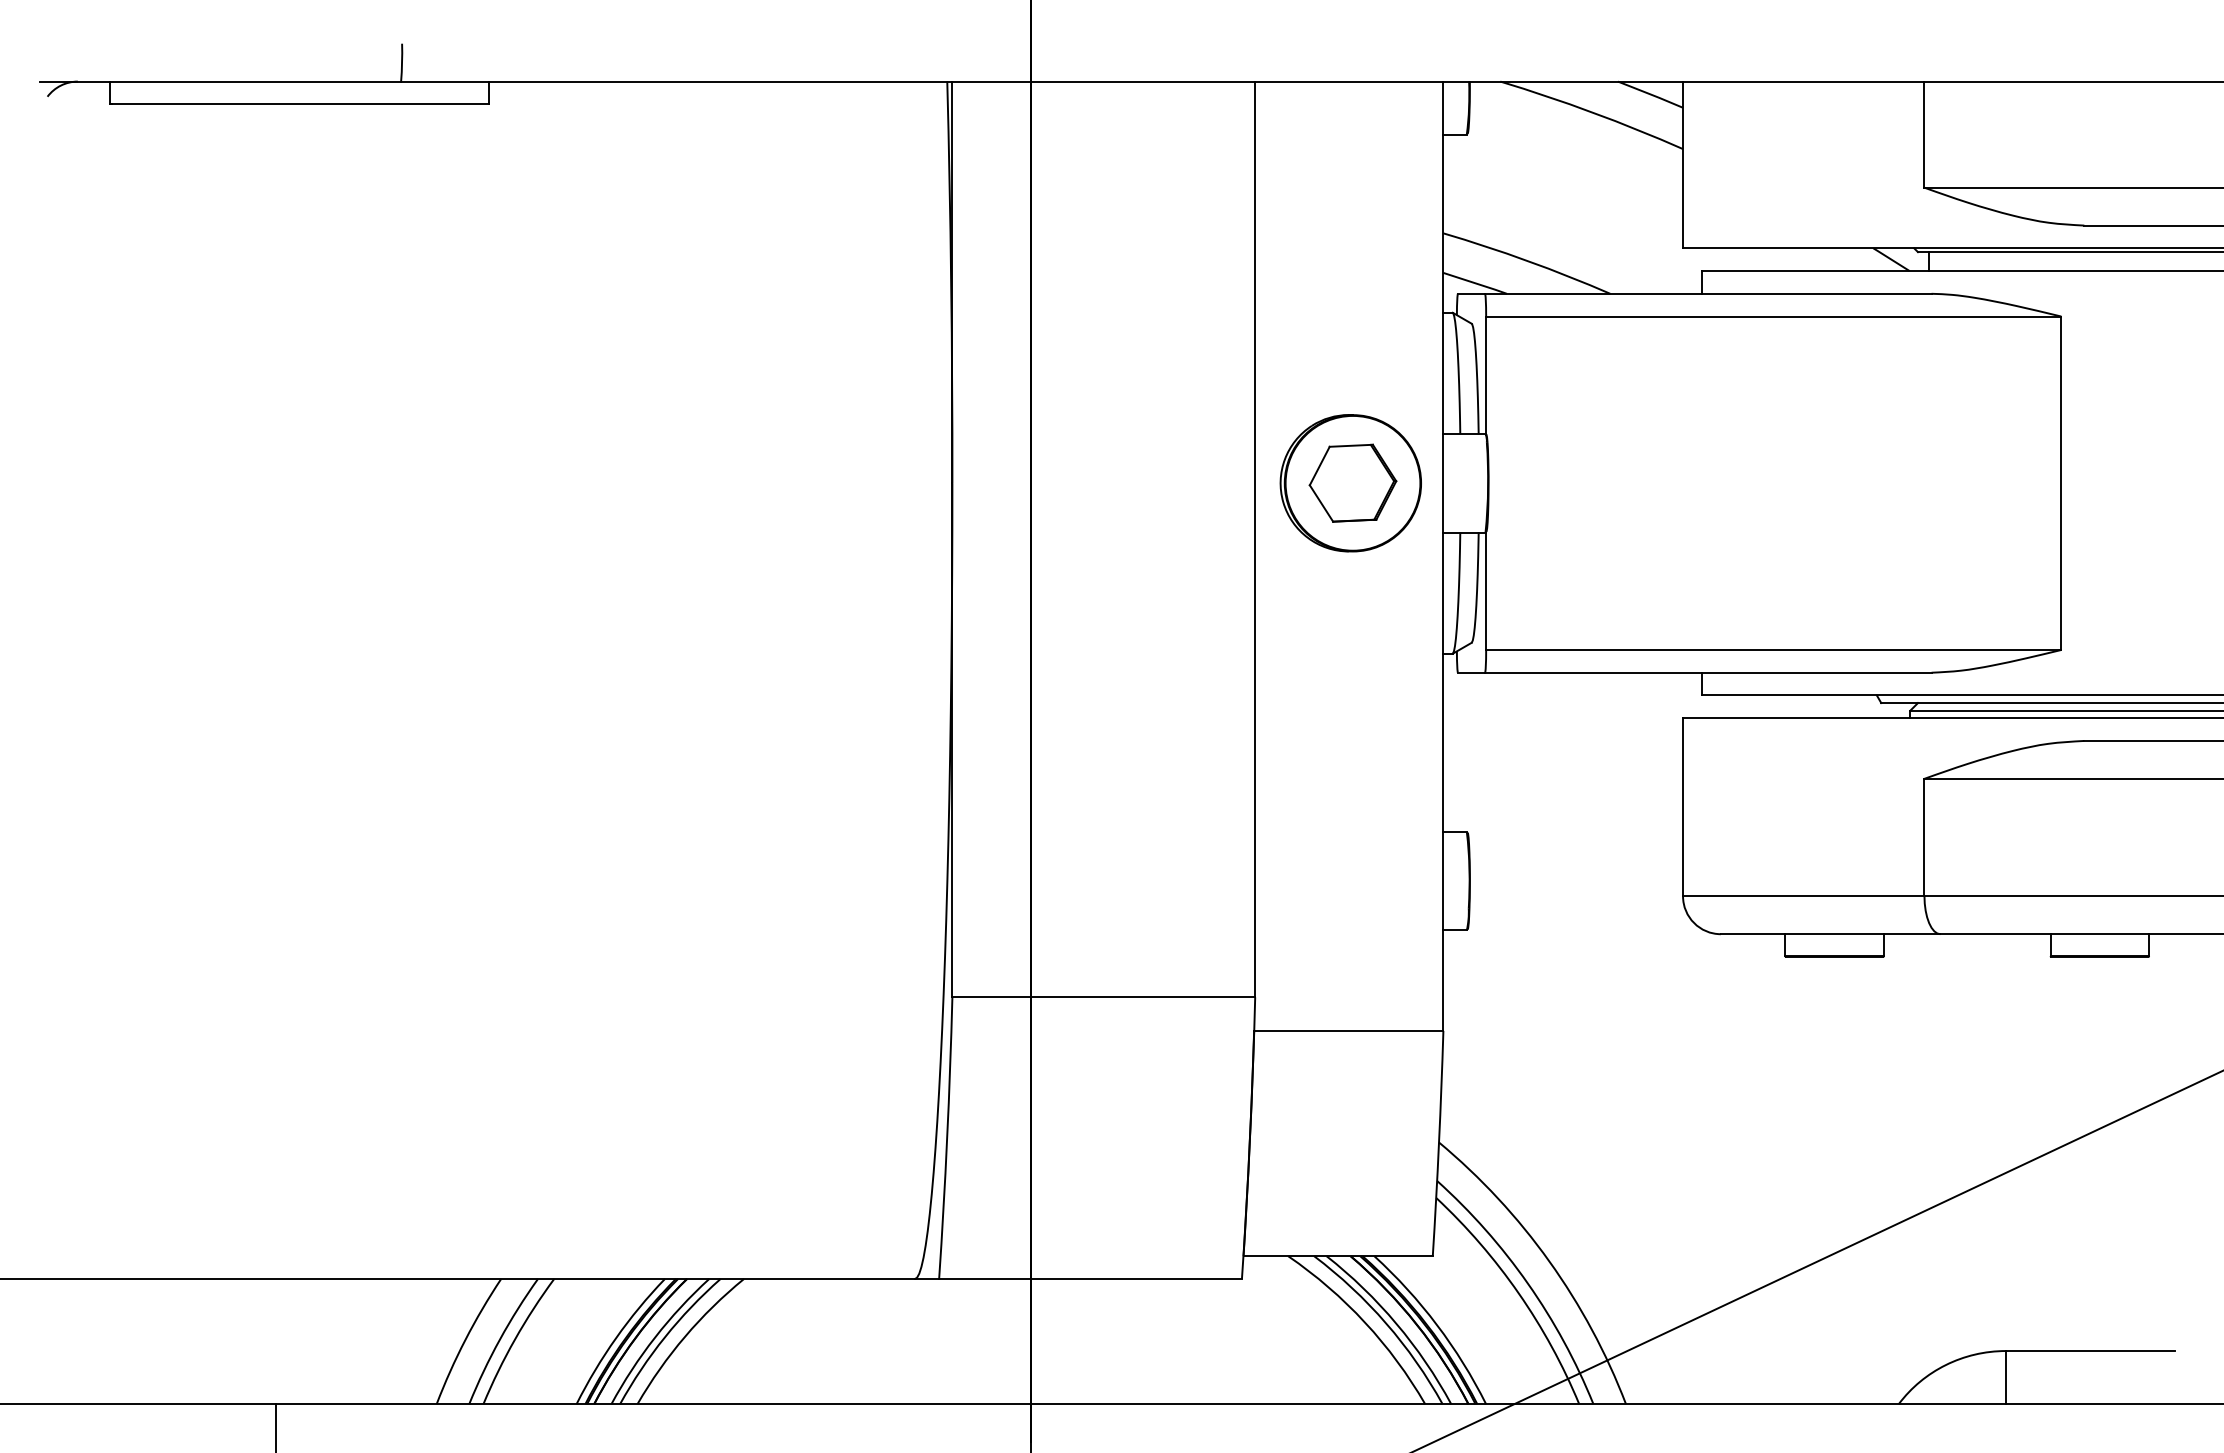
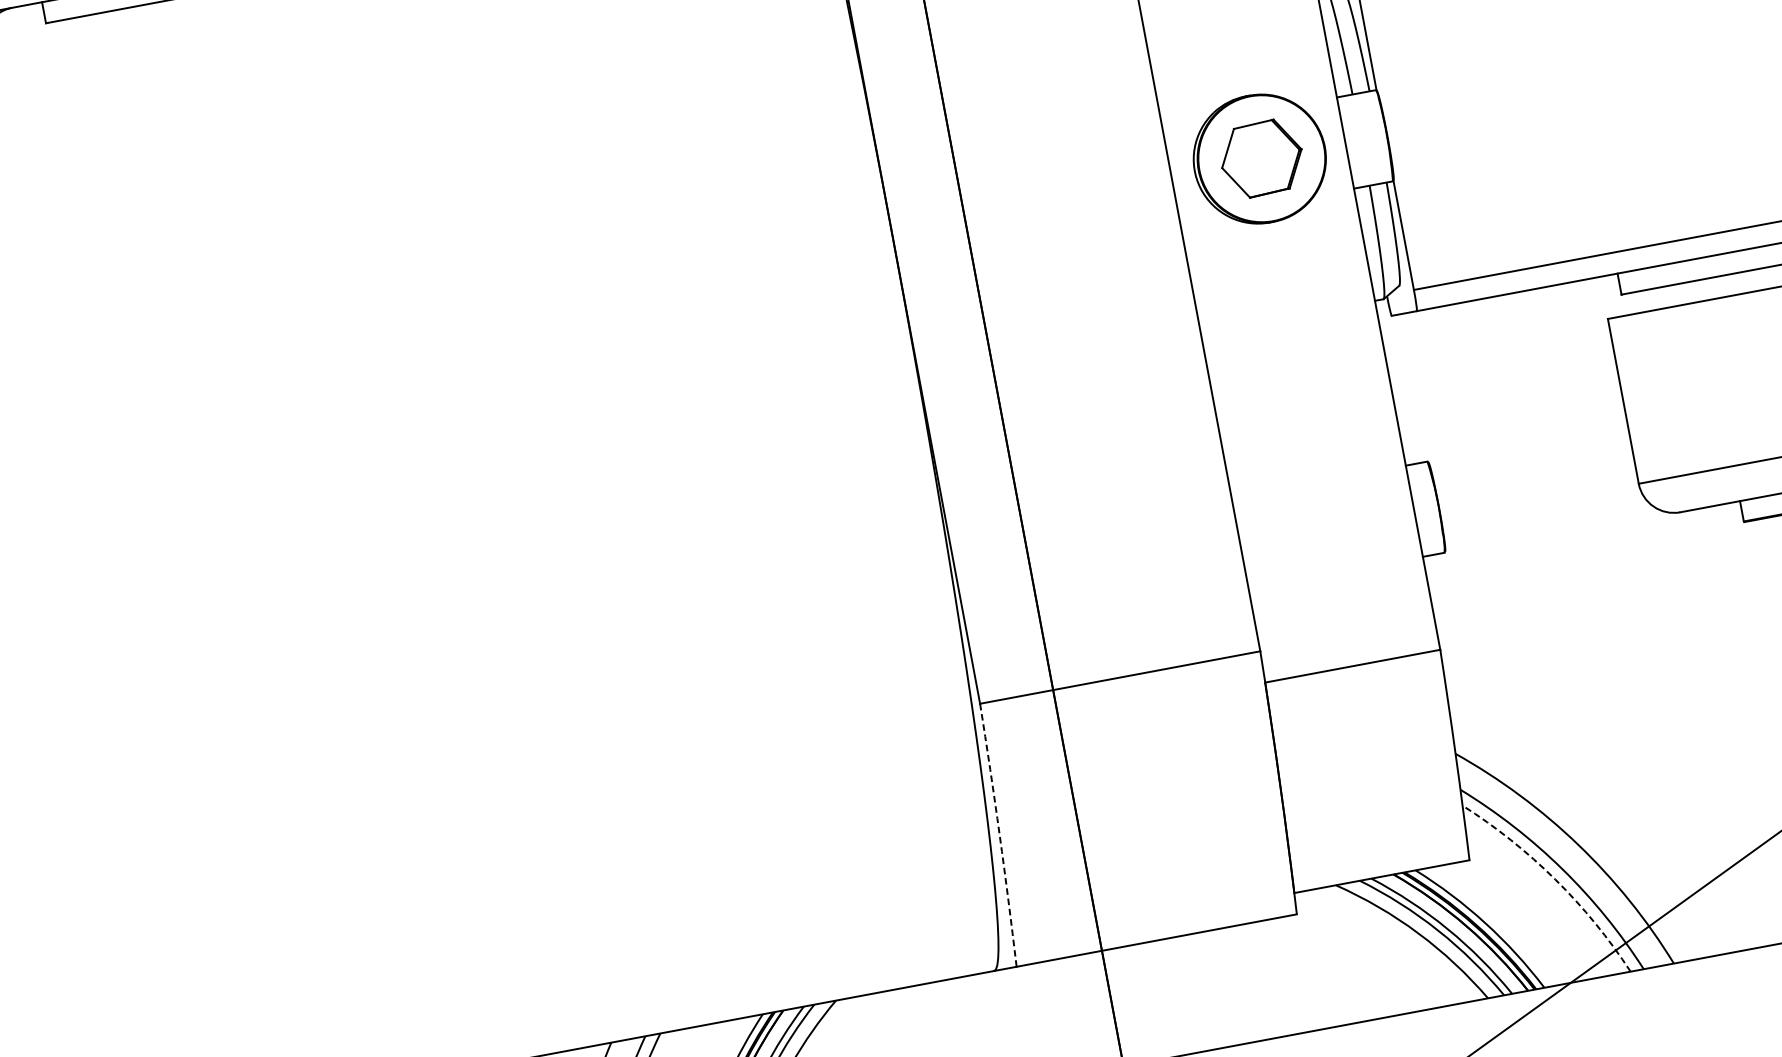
arc: (947, 1138) -> (1000, 835), solid -> dashed
arc: (1518, 1293) -> (1555, 879), solid -> dashed

